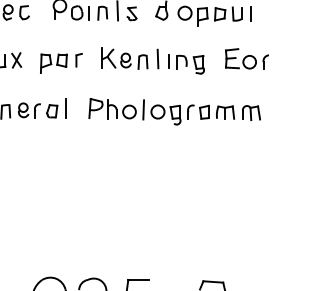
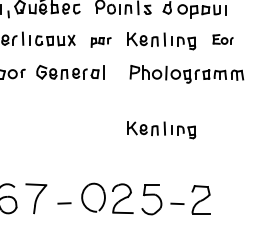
part: (245, 58) -> (222, 39), size x0.7
part: (60, 63) -> (100, 42), size x0.7
part: (174, 111) -> (186, 74), moved
part: (152, 196) -> (161, 130), added

